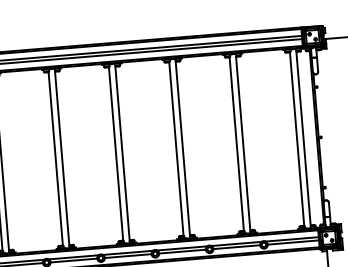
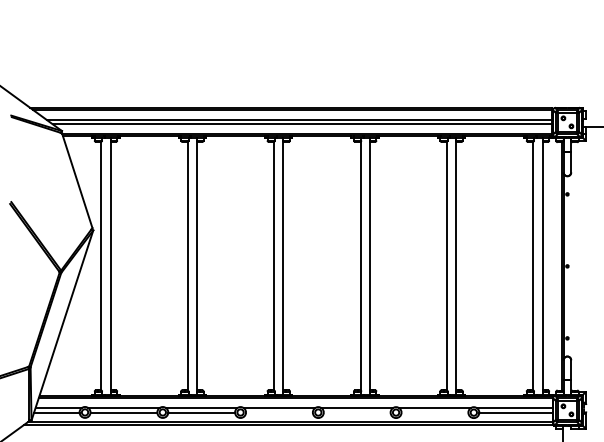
line: (236, 247) -> (434, 412), removed
line: (181, 251) -> (356, 412), removed
line: (128, 255) -> (279, 412), removed

